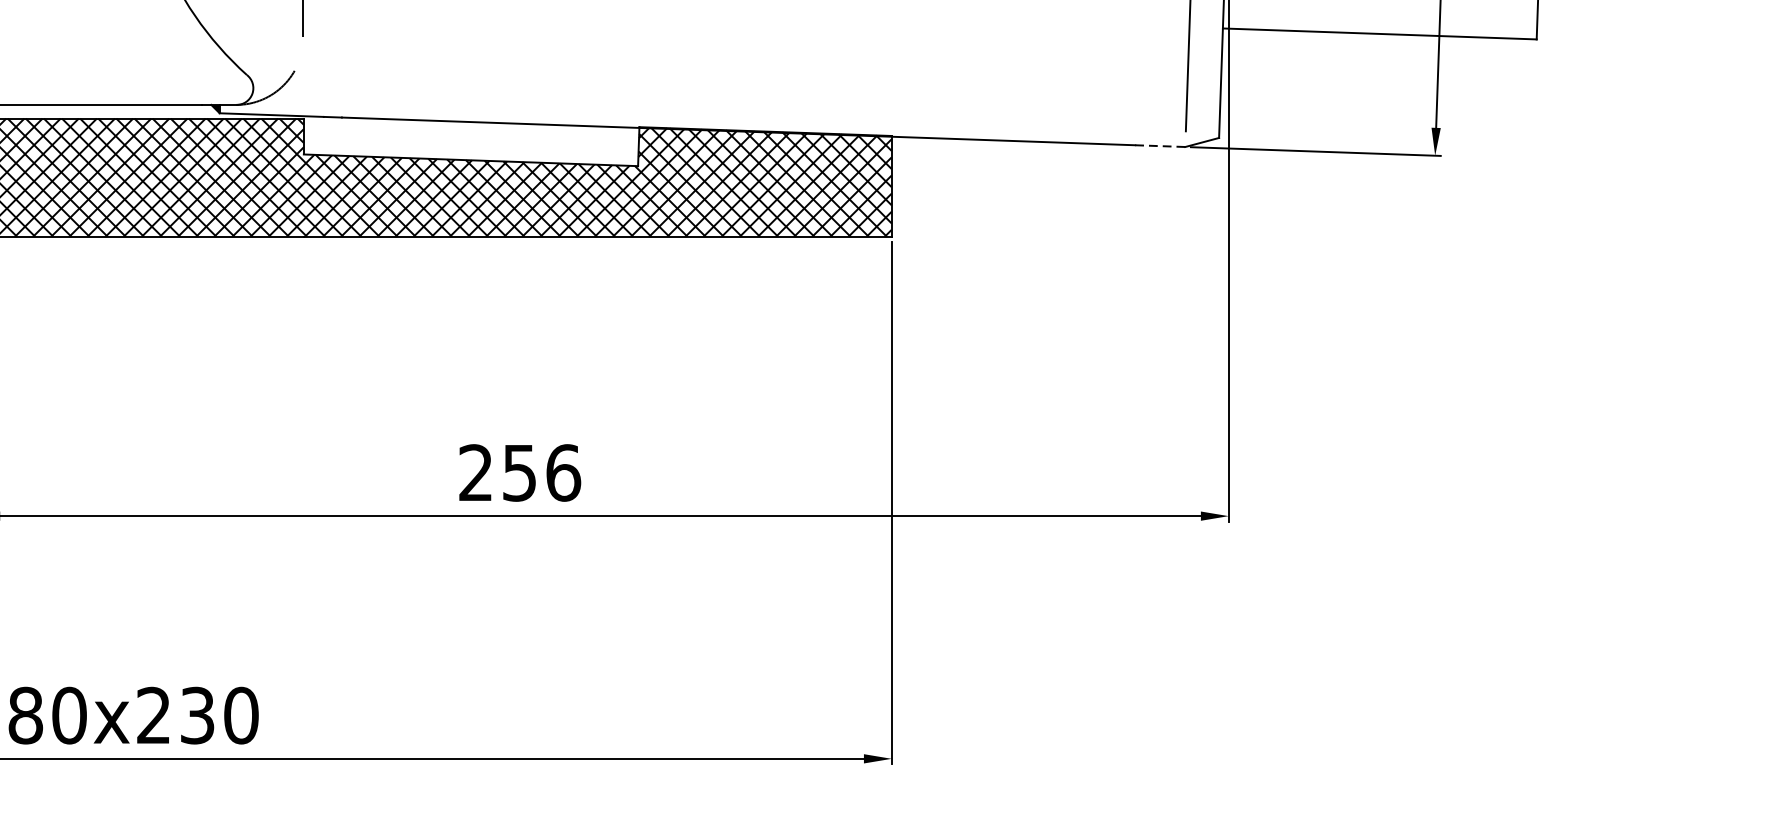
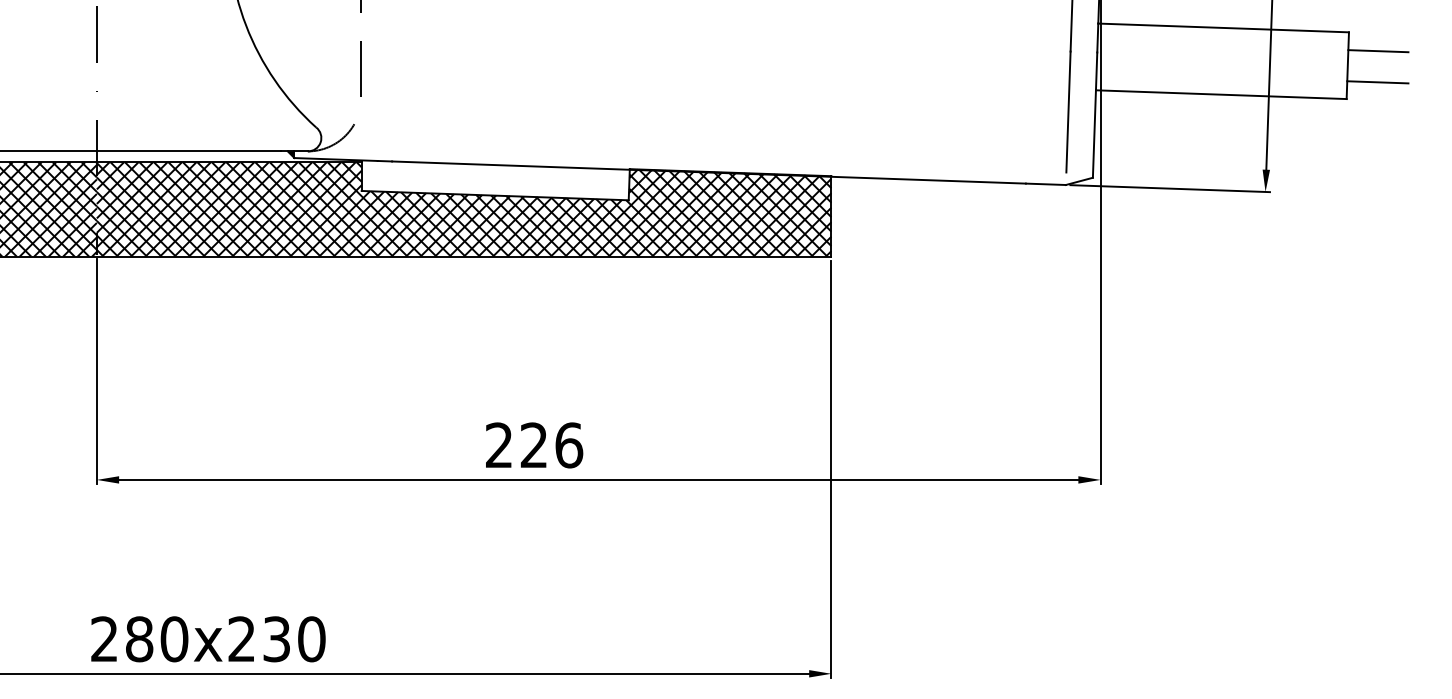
line: (1575, 18) -> (1377, 82), added
line: (1161, 146) -> (1046, 184), dashed -> solid
text: (518, 473) -> (533, 445), 256 -> 226

